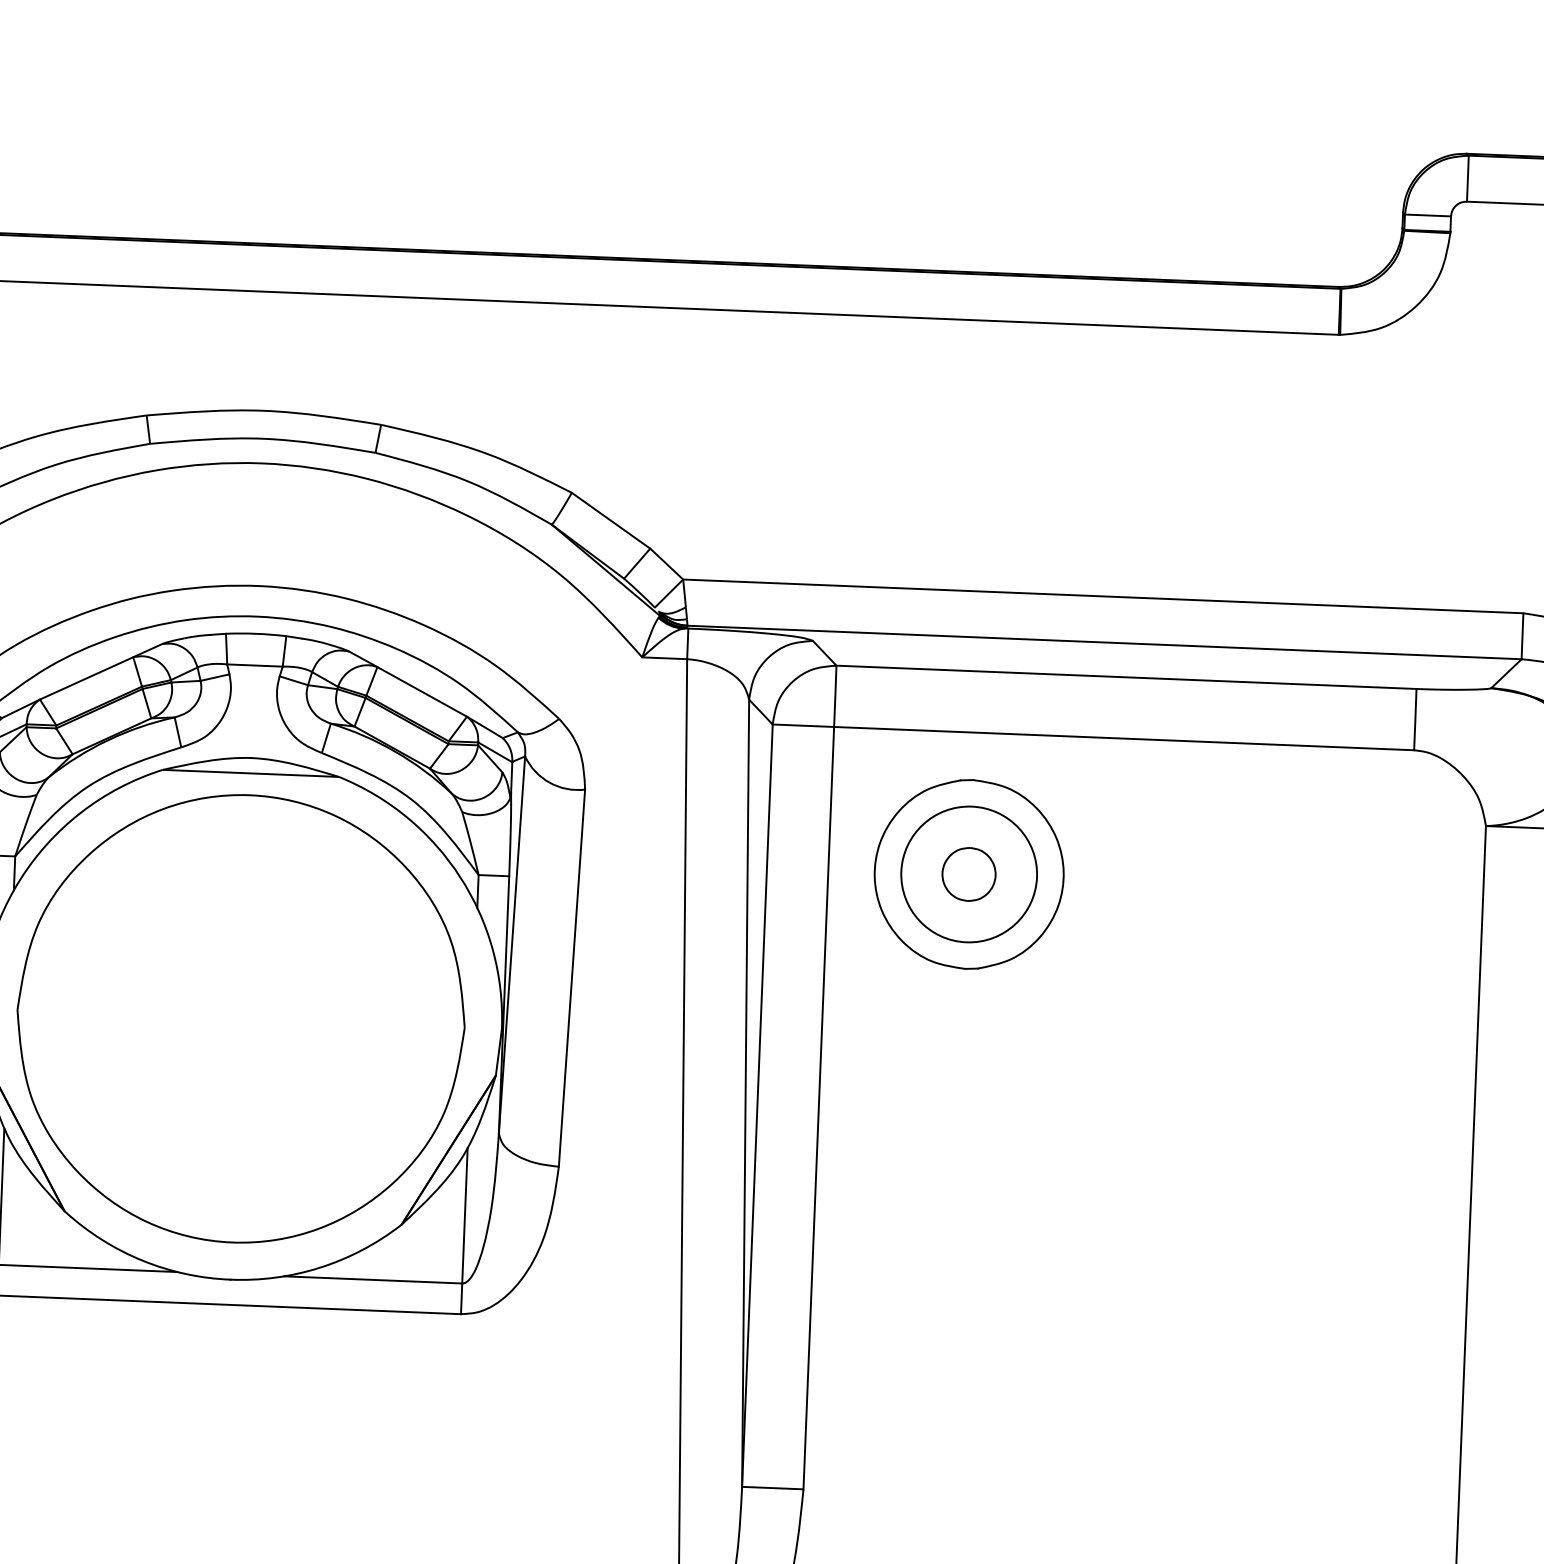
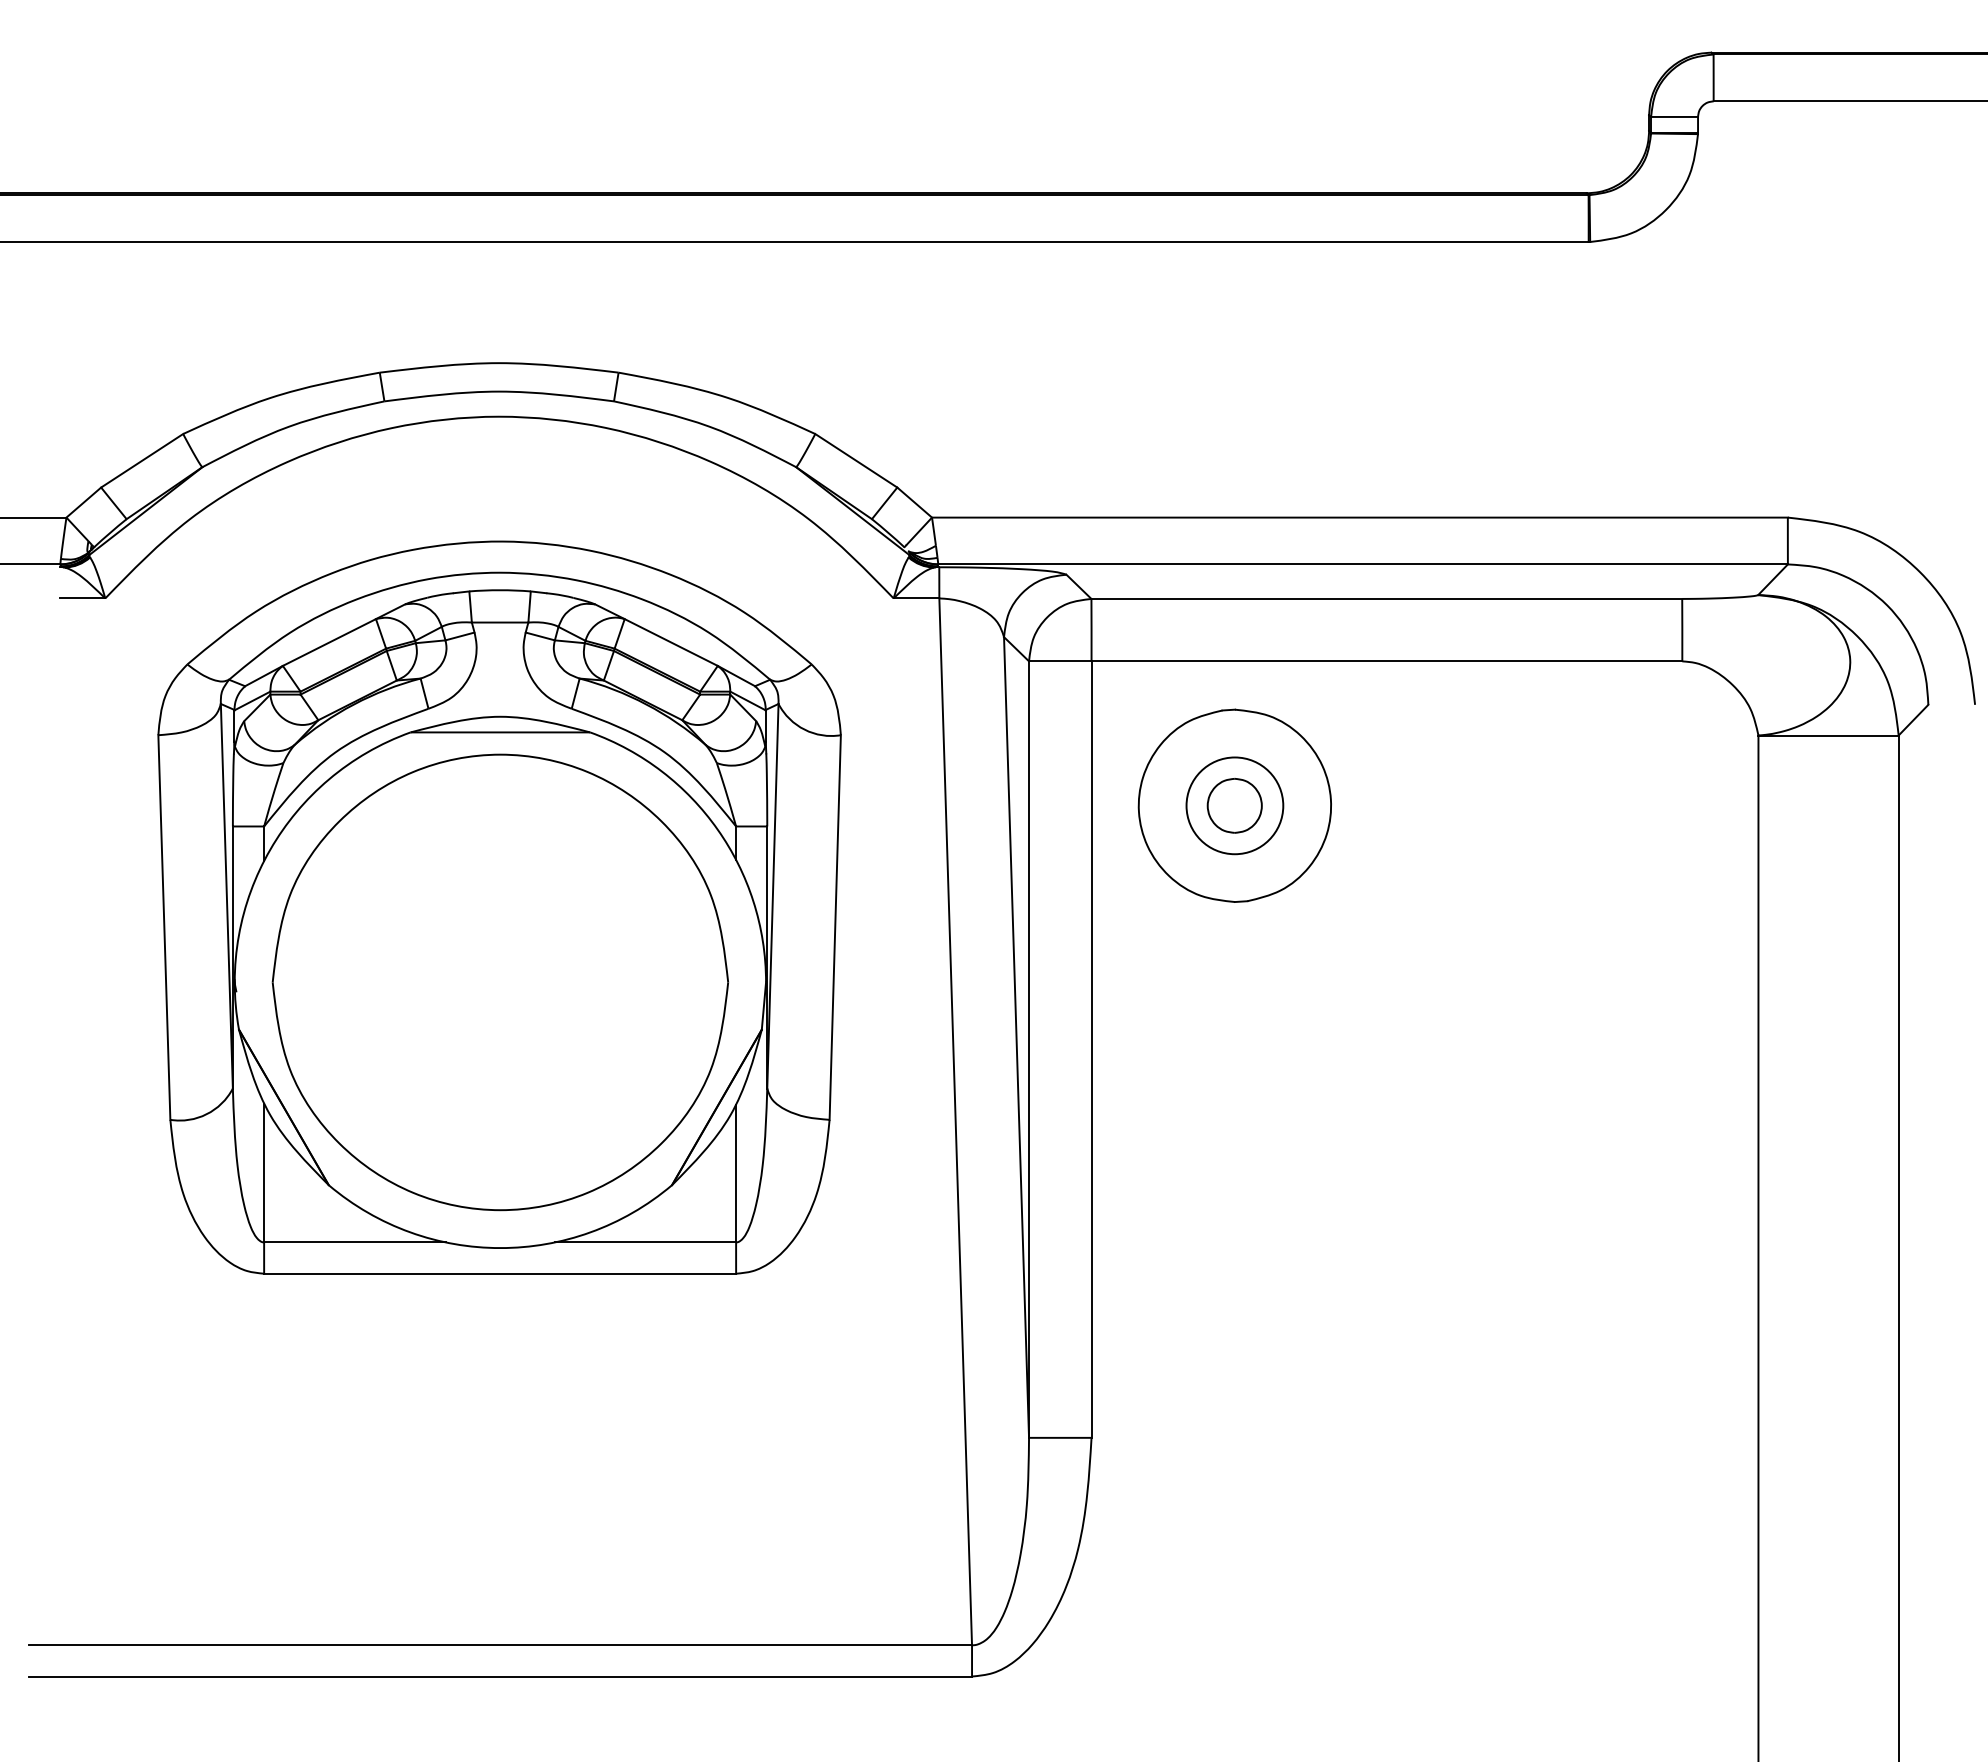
circle: (968, 874) -> (1234, 805), size x0.7

